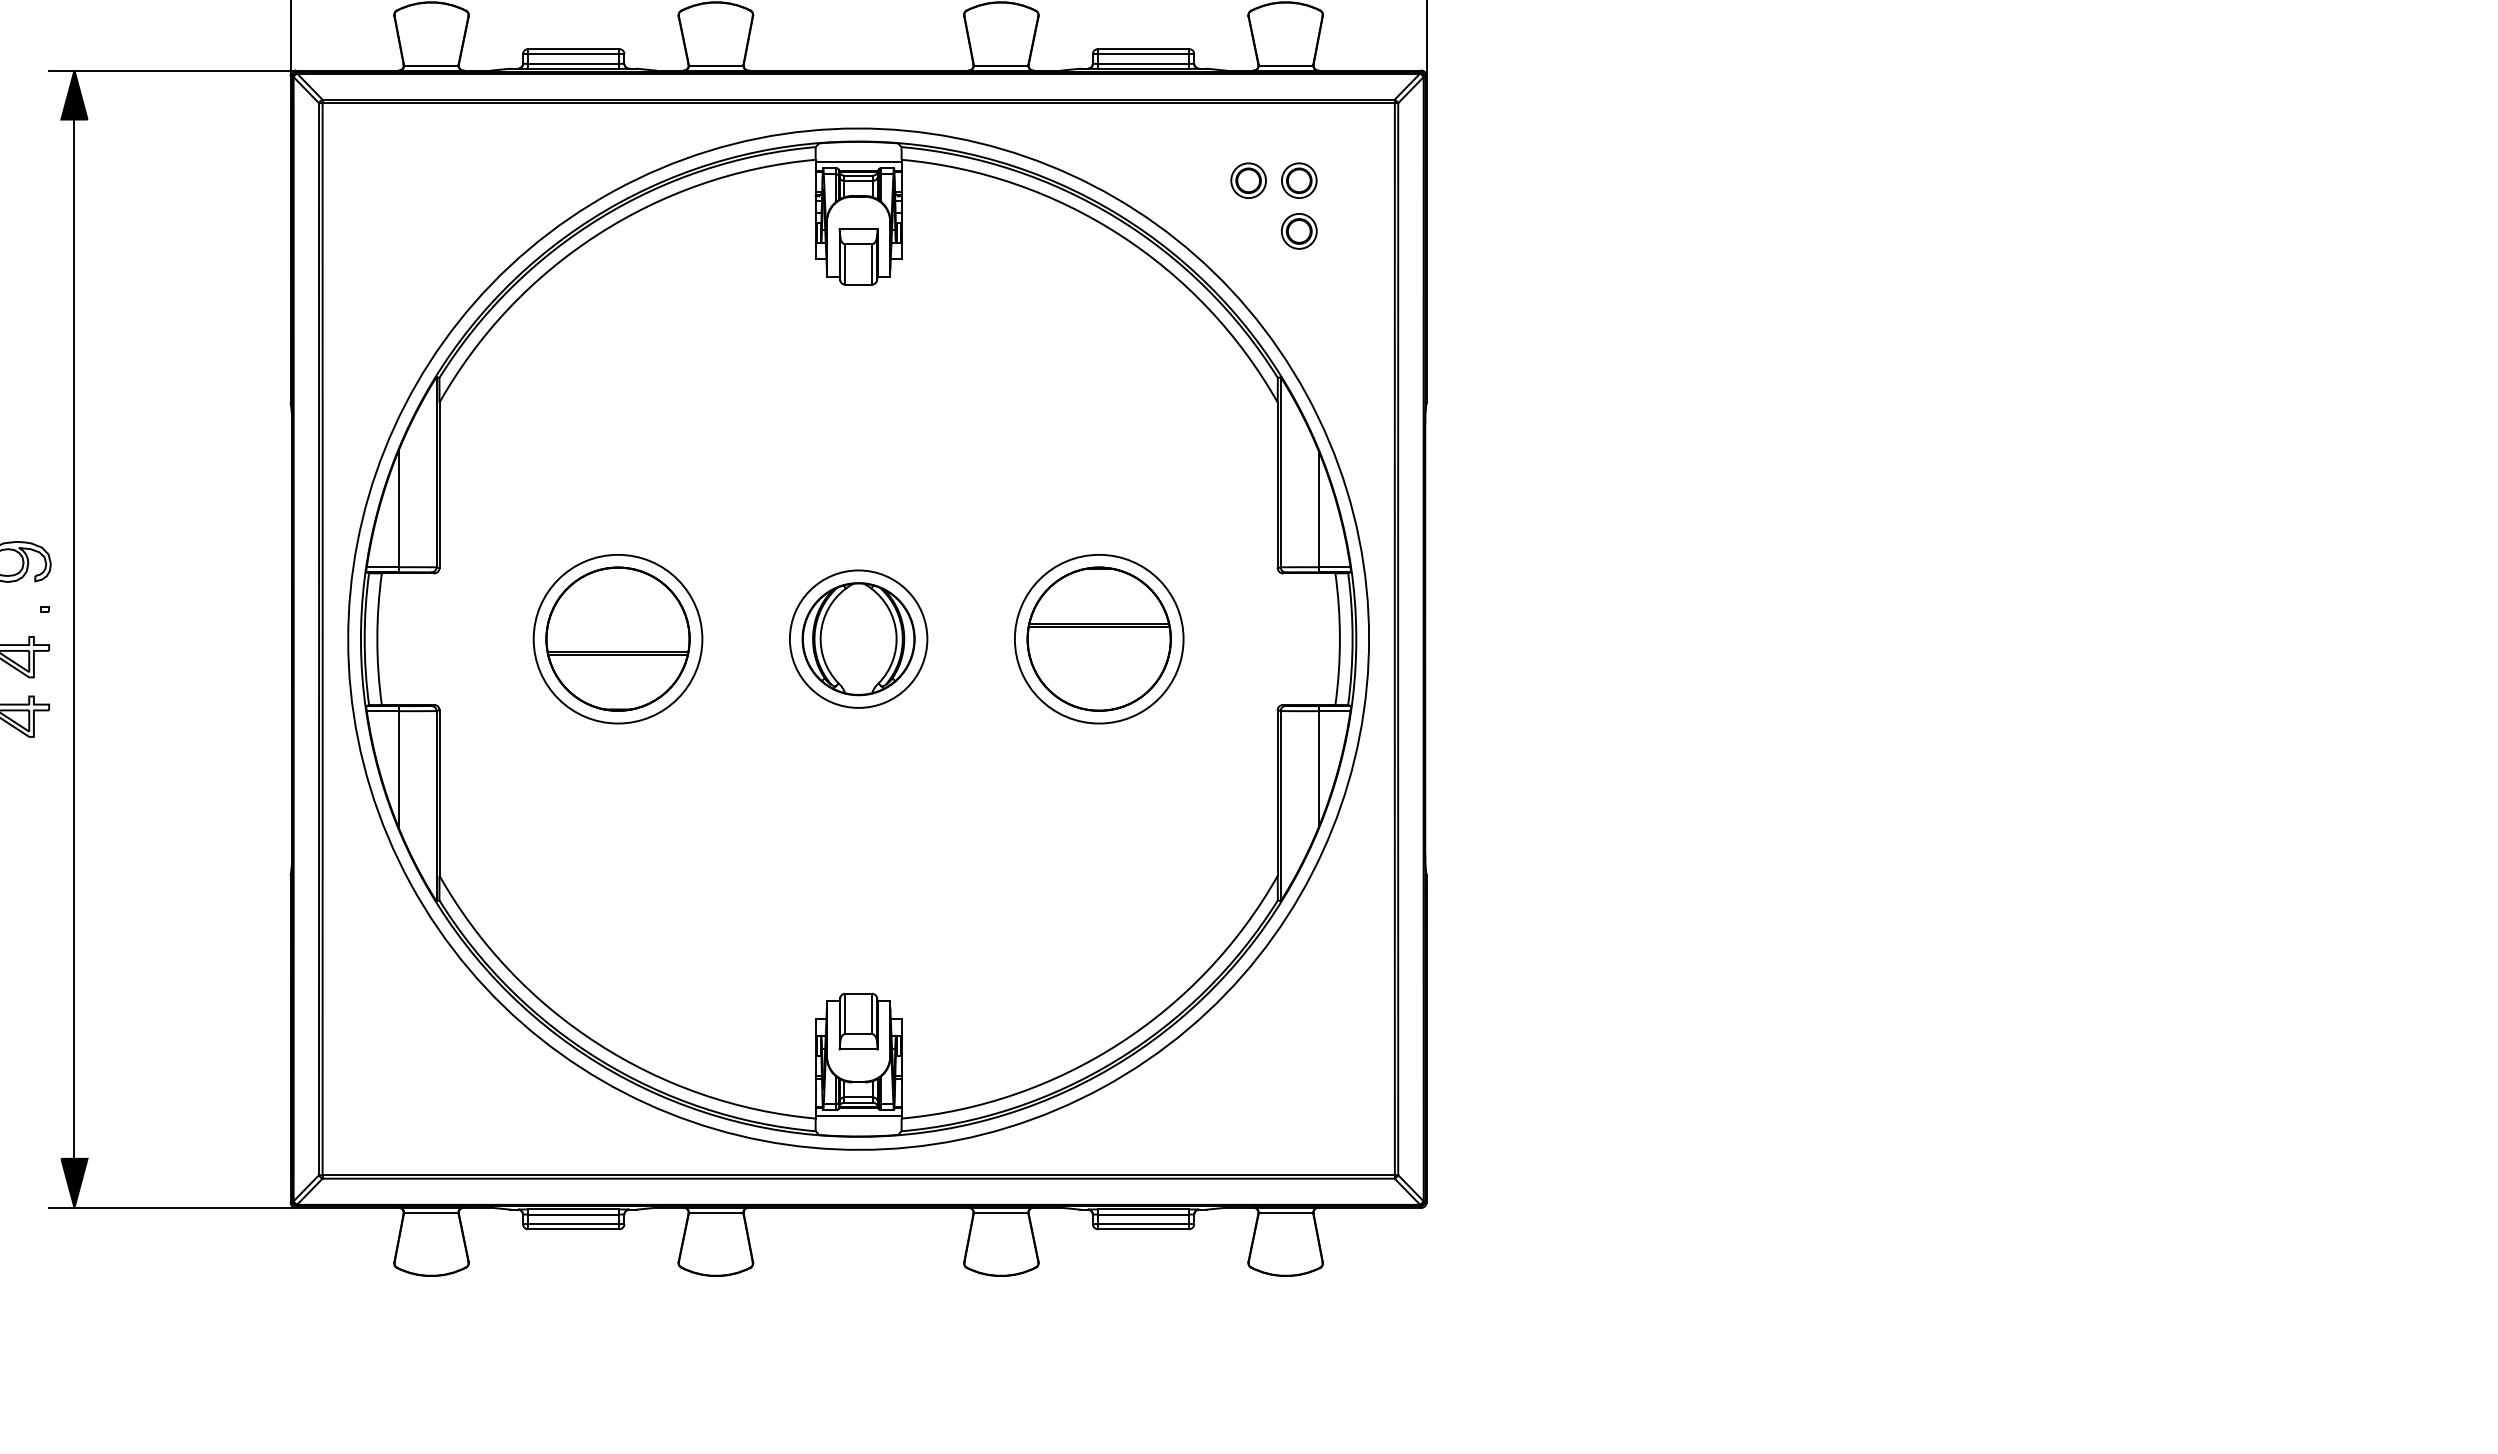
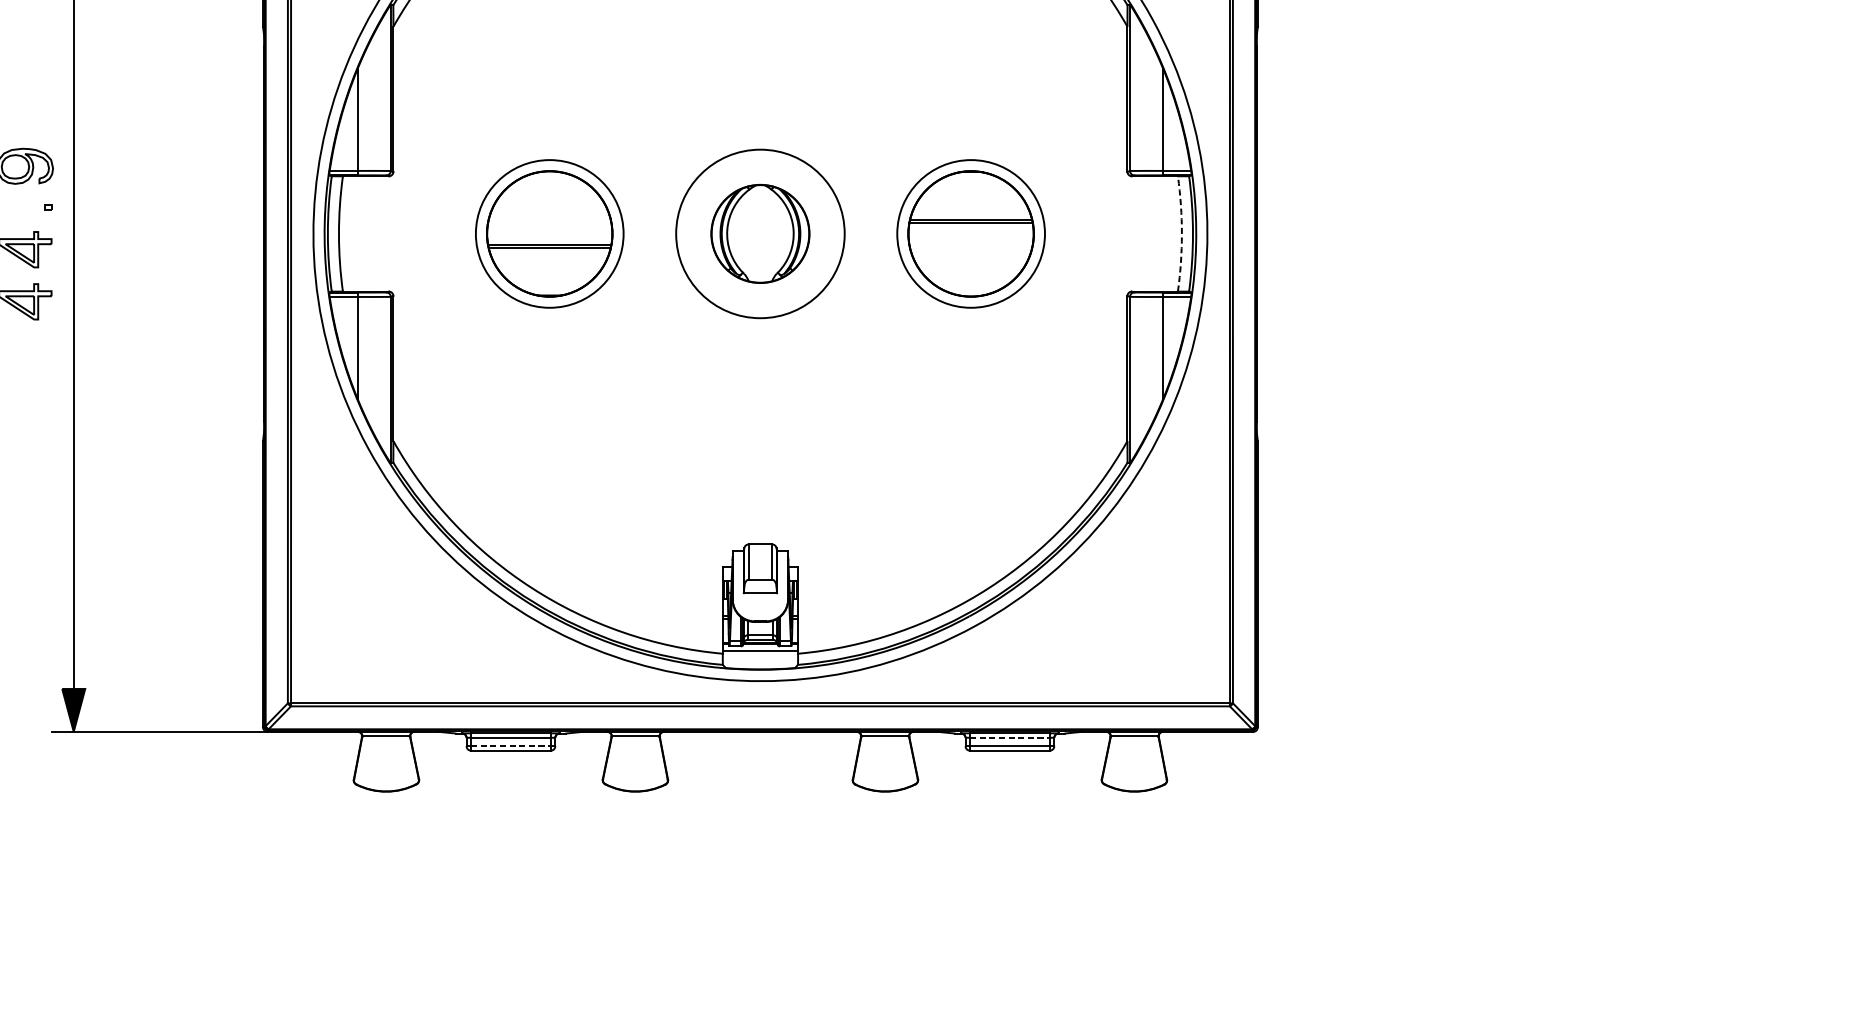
circle: (858, 638) -> (760, 233), size x1.4
arc: (1339, 639) -> (1181, 234), solid -> dashed
line: (1143, 1214) -> (1009, 737), solid -> dashed
line: (573, 1224) -> (510, 746), solid -> dashed

